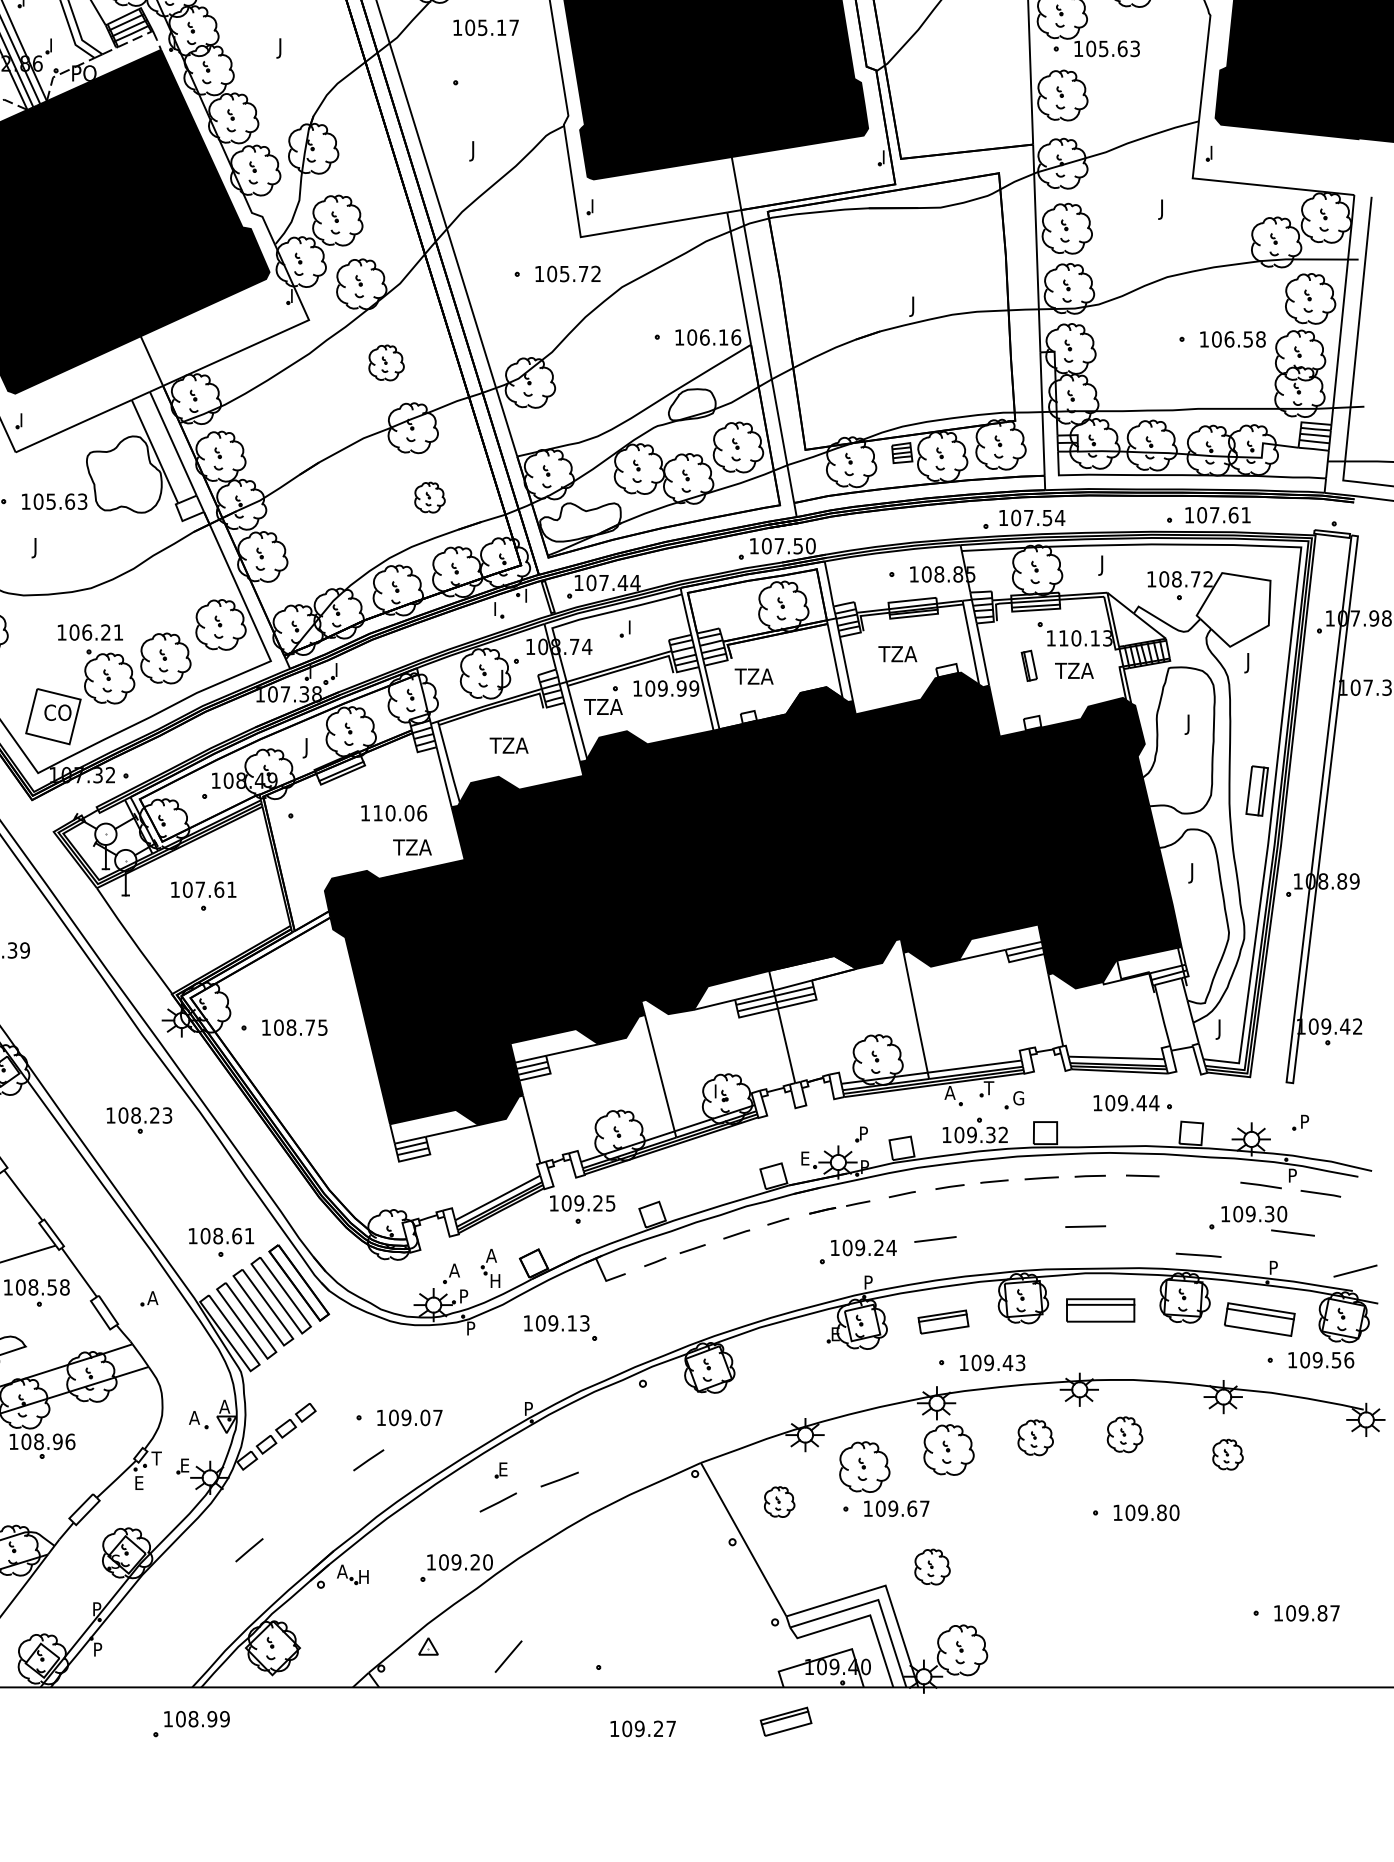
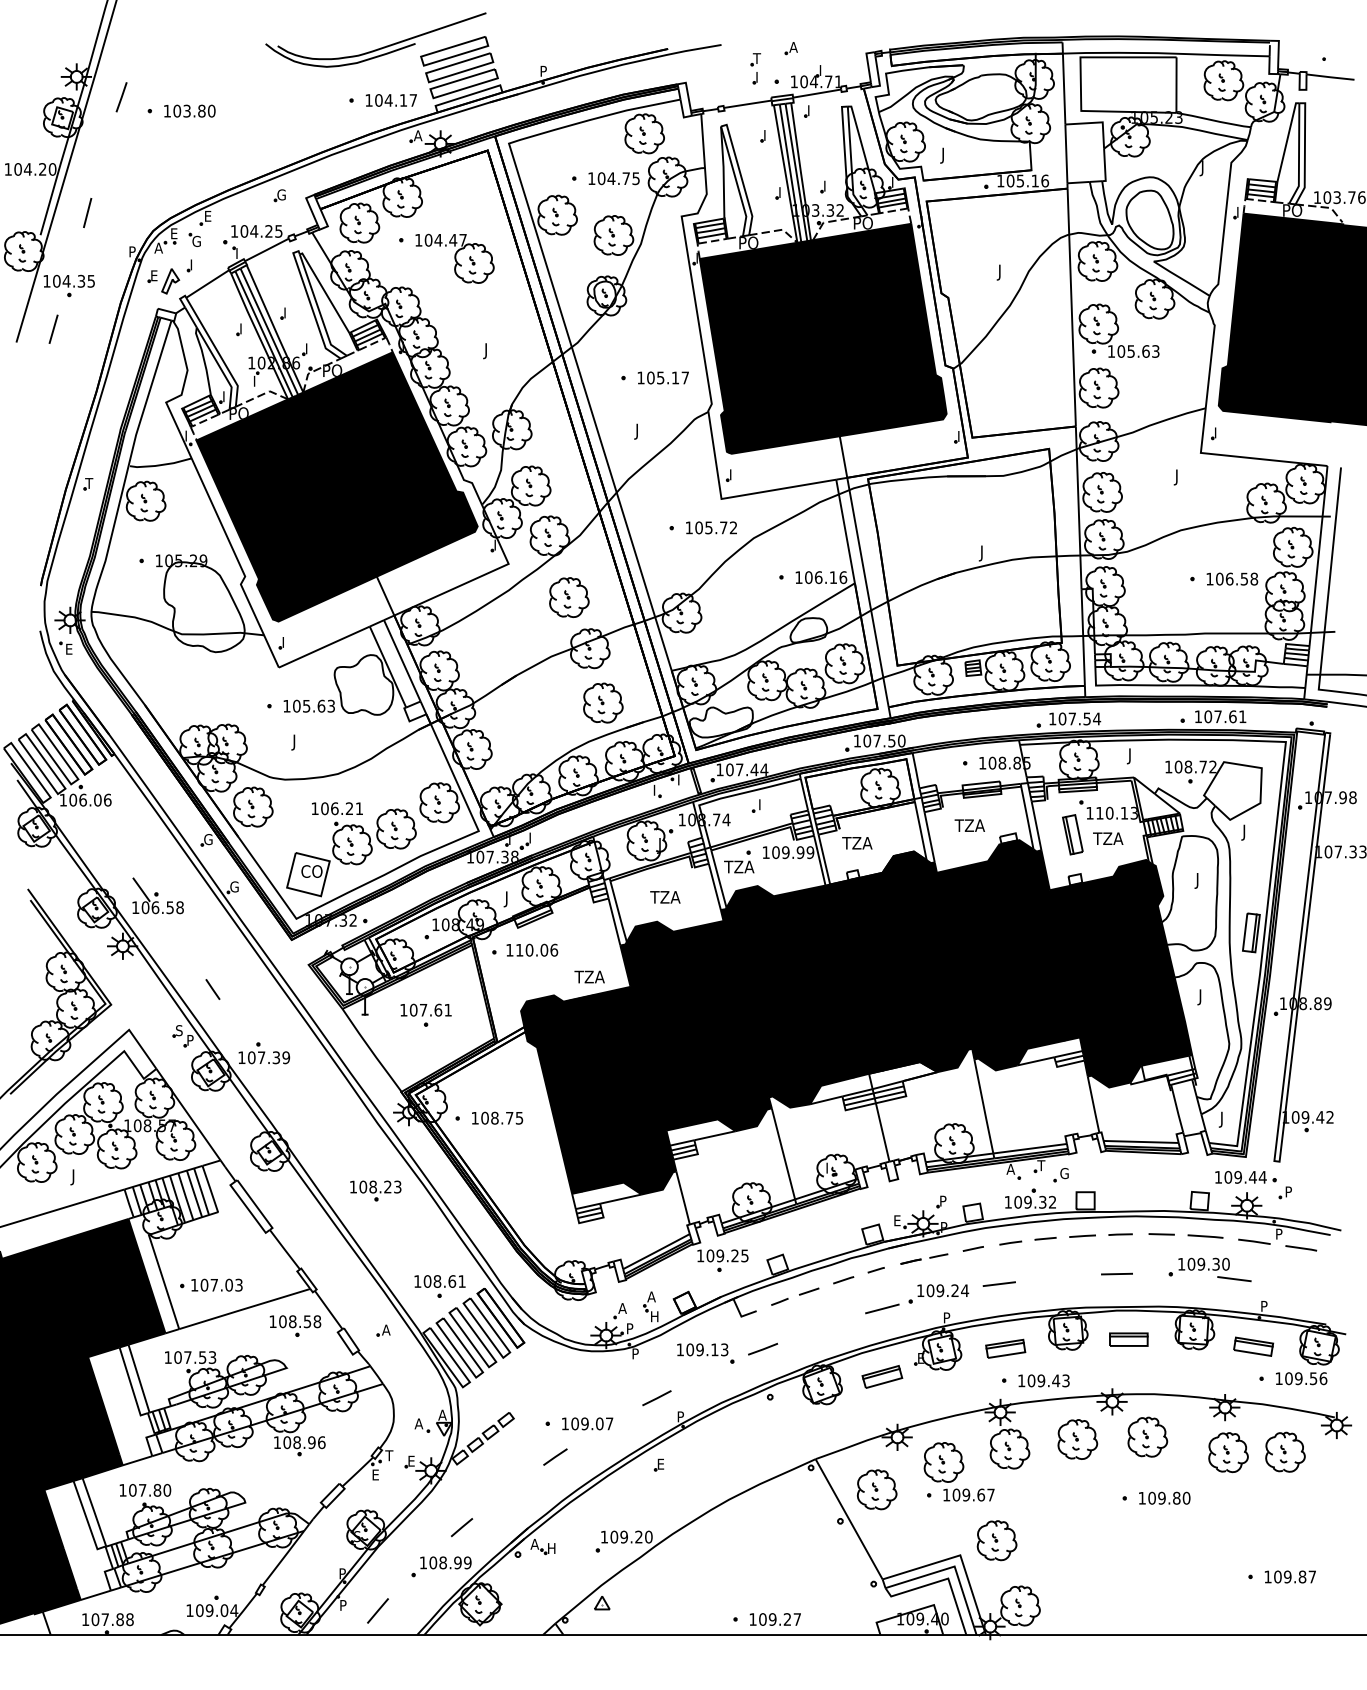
text: (485, 27) -> (662, 377), moved
part: (386, 362) -> (569, 597), size x1.43
part: (430, 496) -> (603, 702), size x1.67
part: (1028, 665) -> (1072, 834), size x1.67
text: (394, 812) -> (532, 949), moved
part: (1132, 1103) -> (1245, 1177), moved
part: (1261, 1220) -> (1209, 1269), moved
line: (1198, 1255) -> (1205, 1236), moved
line: (1355, 1270) -> (882, 1308), moved
part: (1100, 1310) -> (1128, 1339), size x0.71
part: (1259, 1319) -> (1253, 1346), size x0.71
part: (1124, 1433) -> (1147, 1436), size x1.43
part: (1035, 1437) -> (1077, 1439), size x1.43
part: (1300, 1453) -> (1285, 1451), added
part: (1227, 1454) -> (1228, 1452), size x1.67
line: (560, 1478) -> (763, 1348), moved
part: (779, 1501) -> (877, 1489), size x1.67
line: (497, 1502) -> (656, 1398), moved
part: (931, 1566) -> (996, 1540), size x1.43
line: (507, 1656) -> (377, 1610), moved
part: (786, 1721) -> (882, 1376), moved
part: (191, 1723) -> (441, 1566), moved
text: (642, 1728) -> (774, 1619), moved

